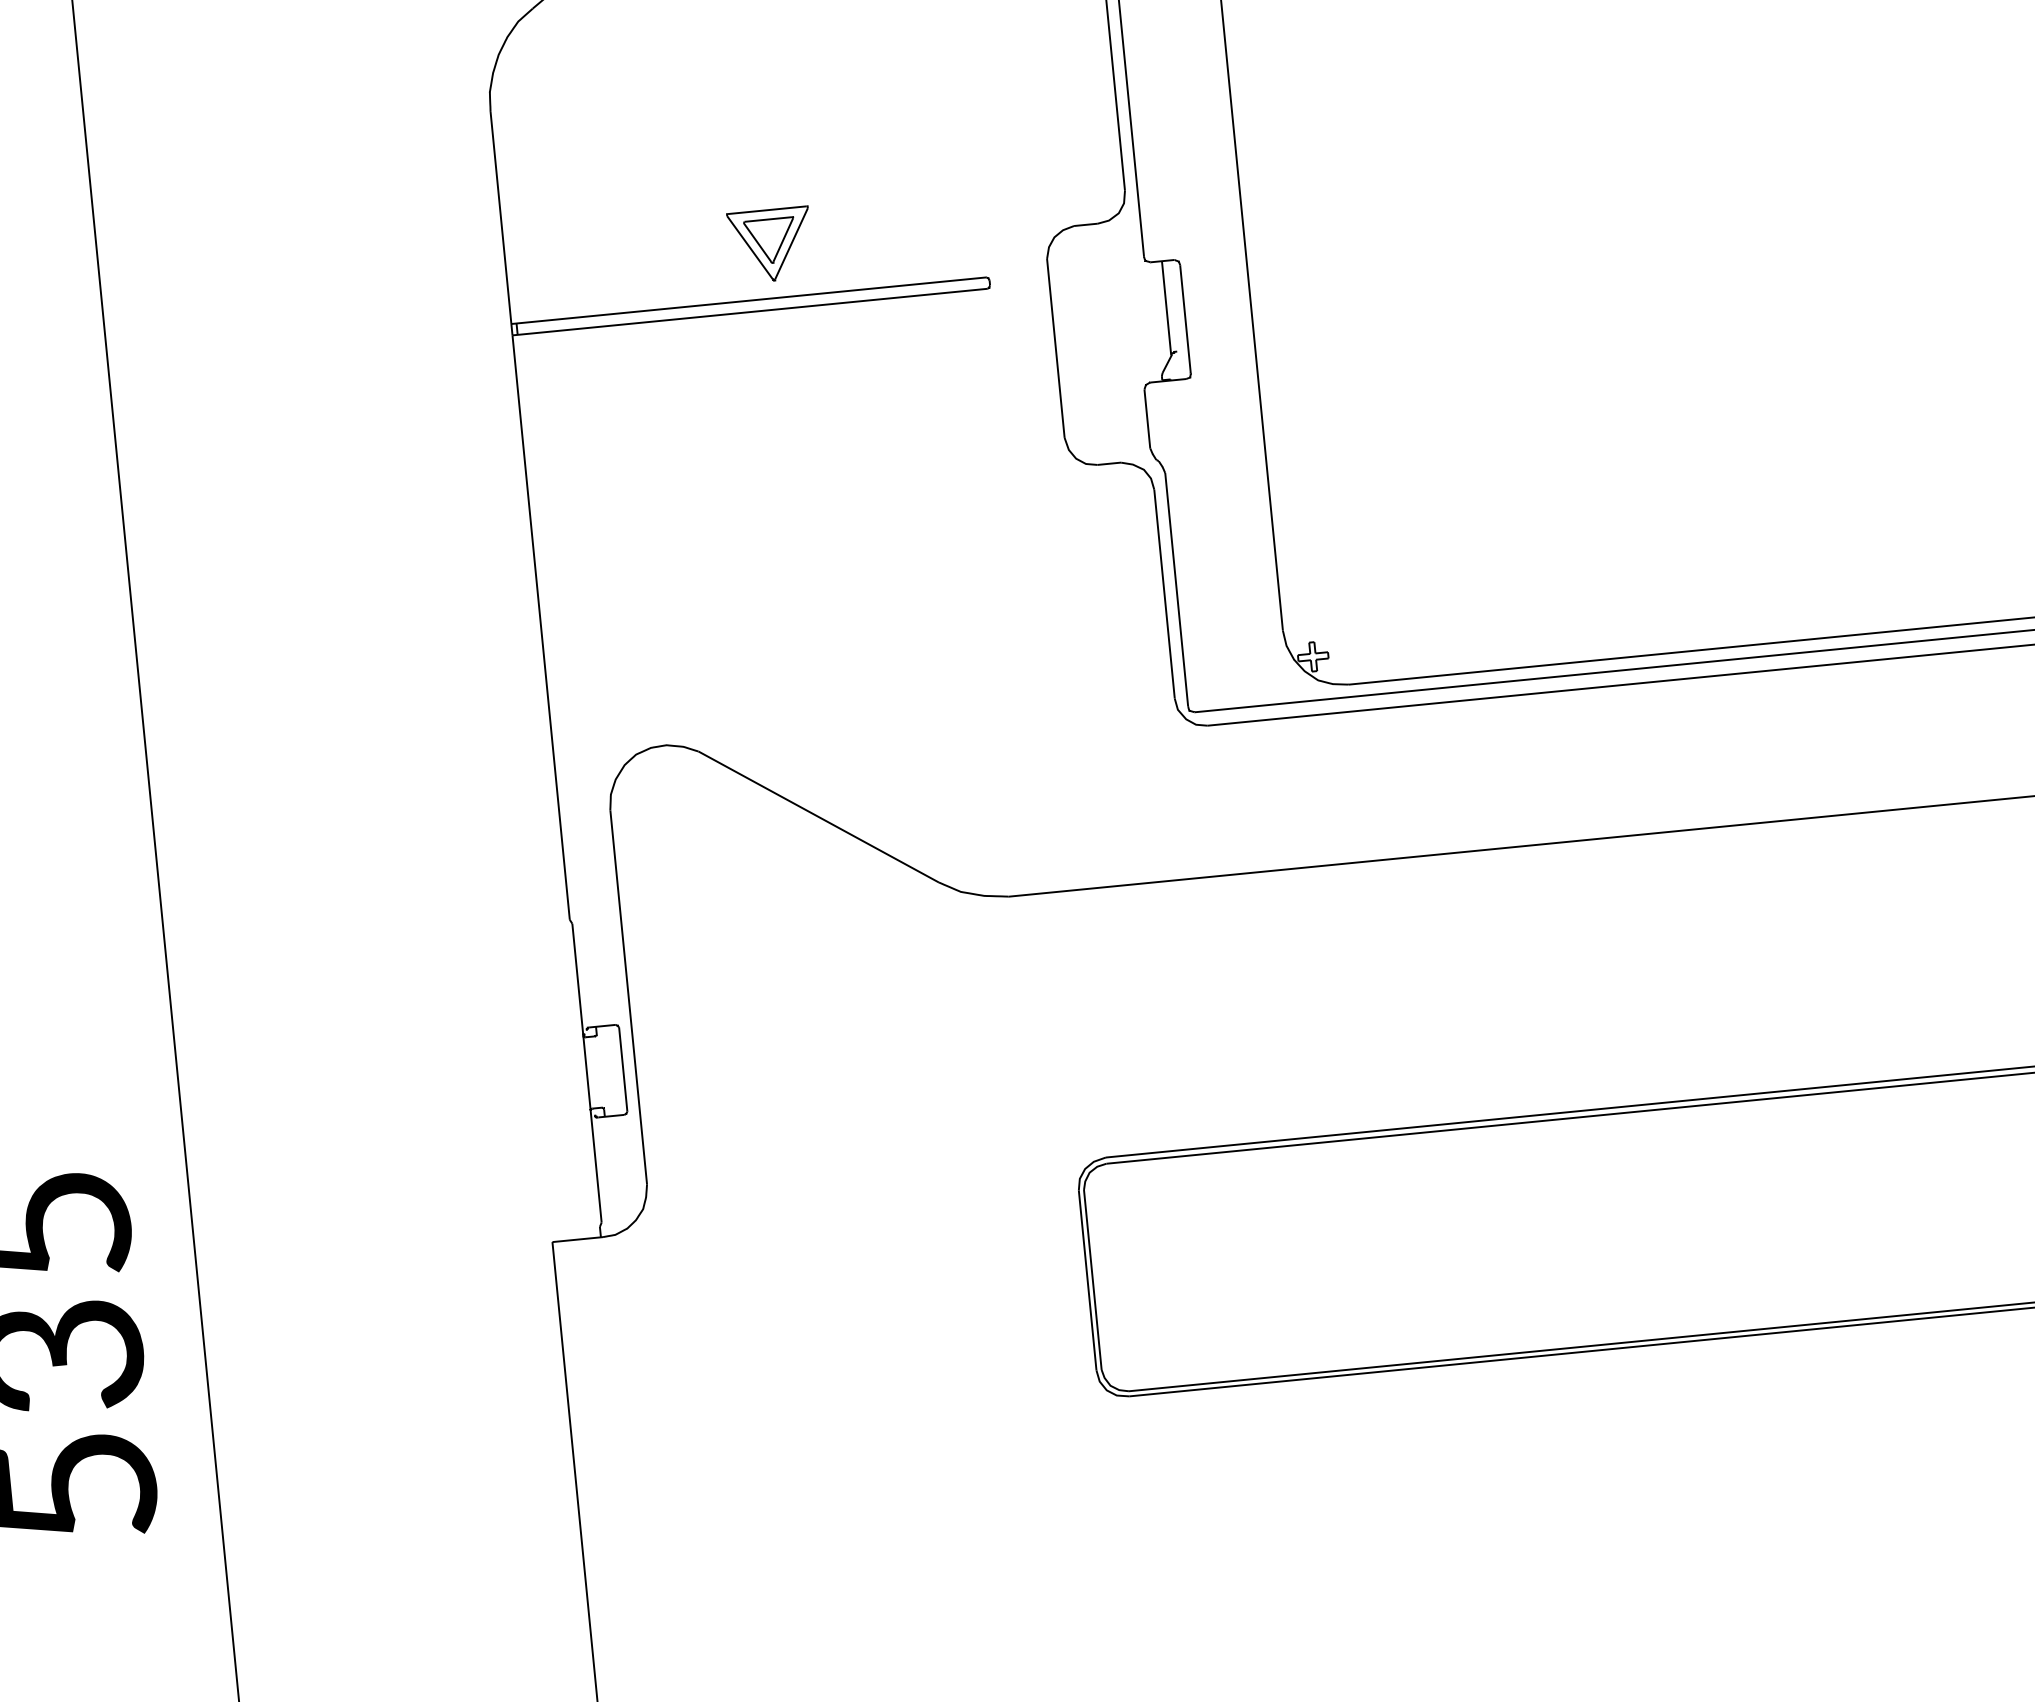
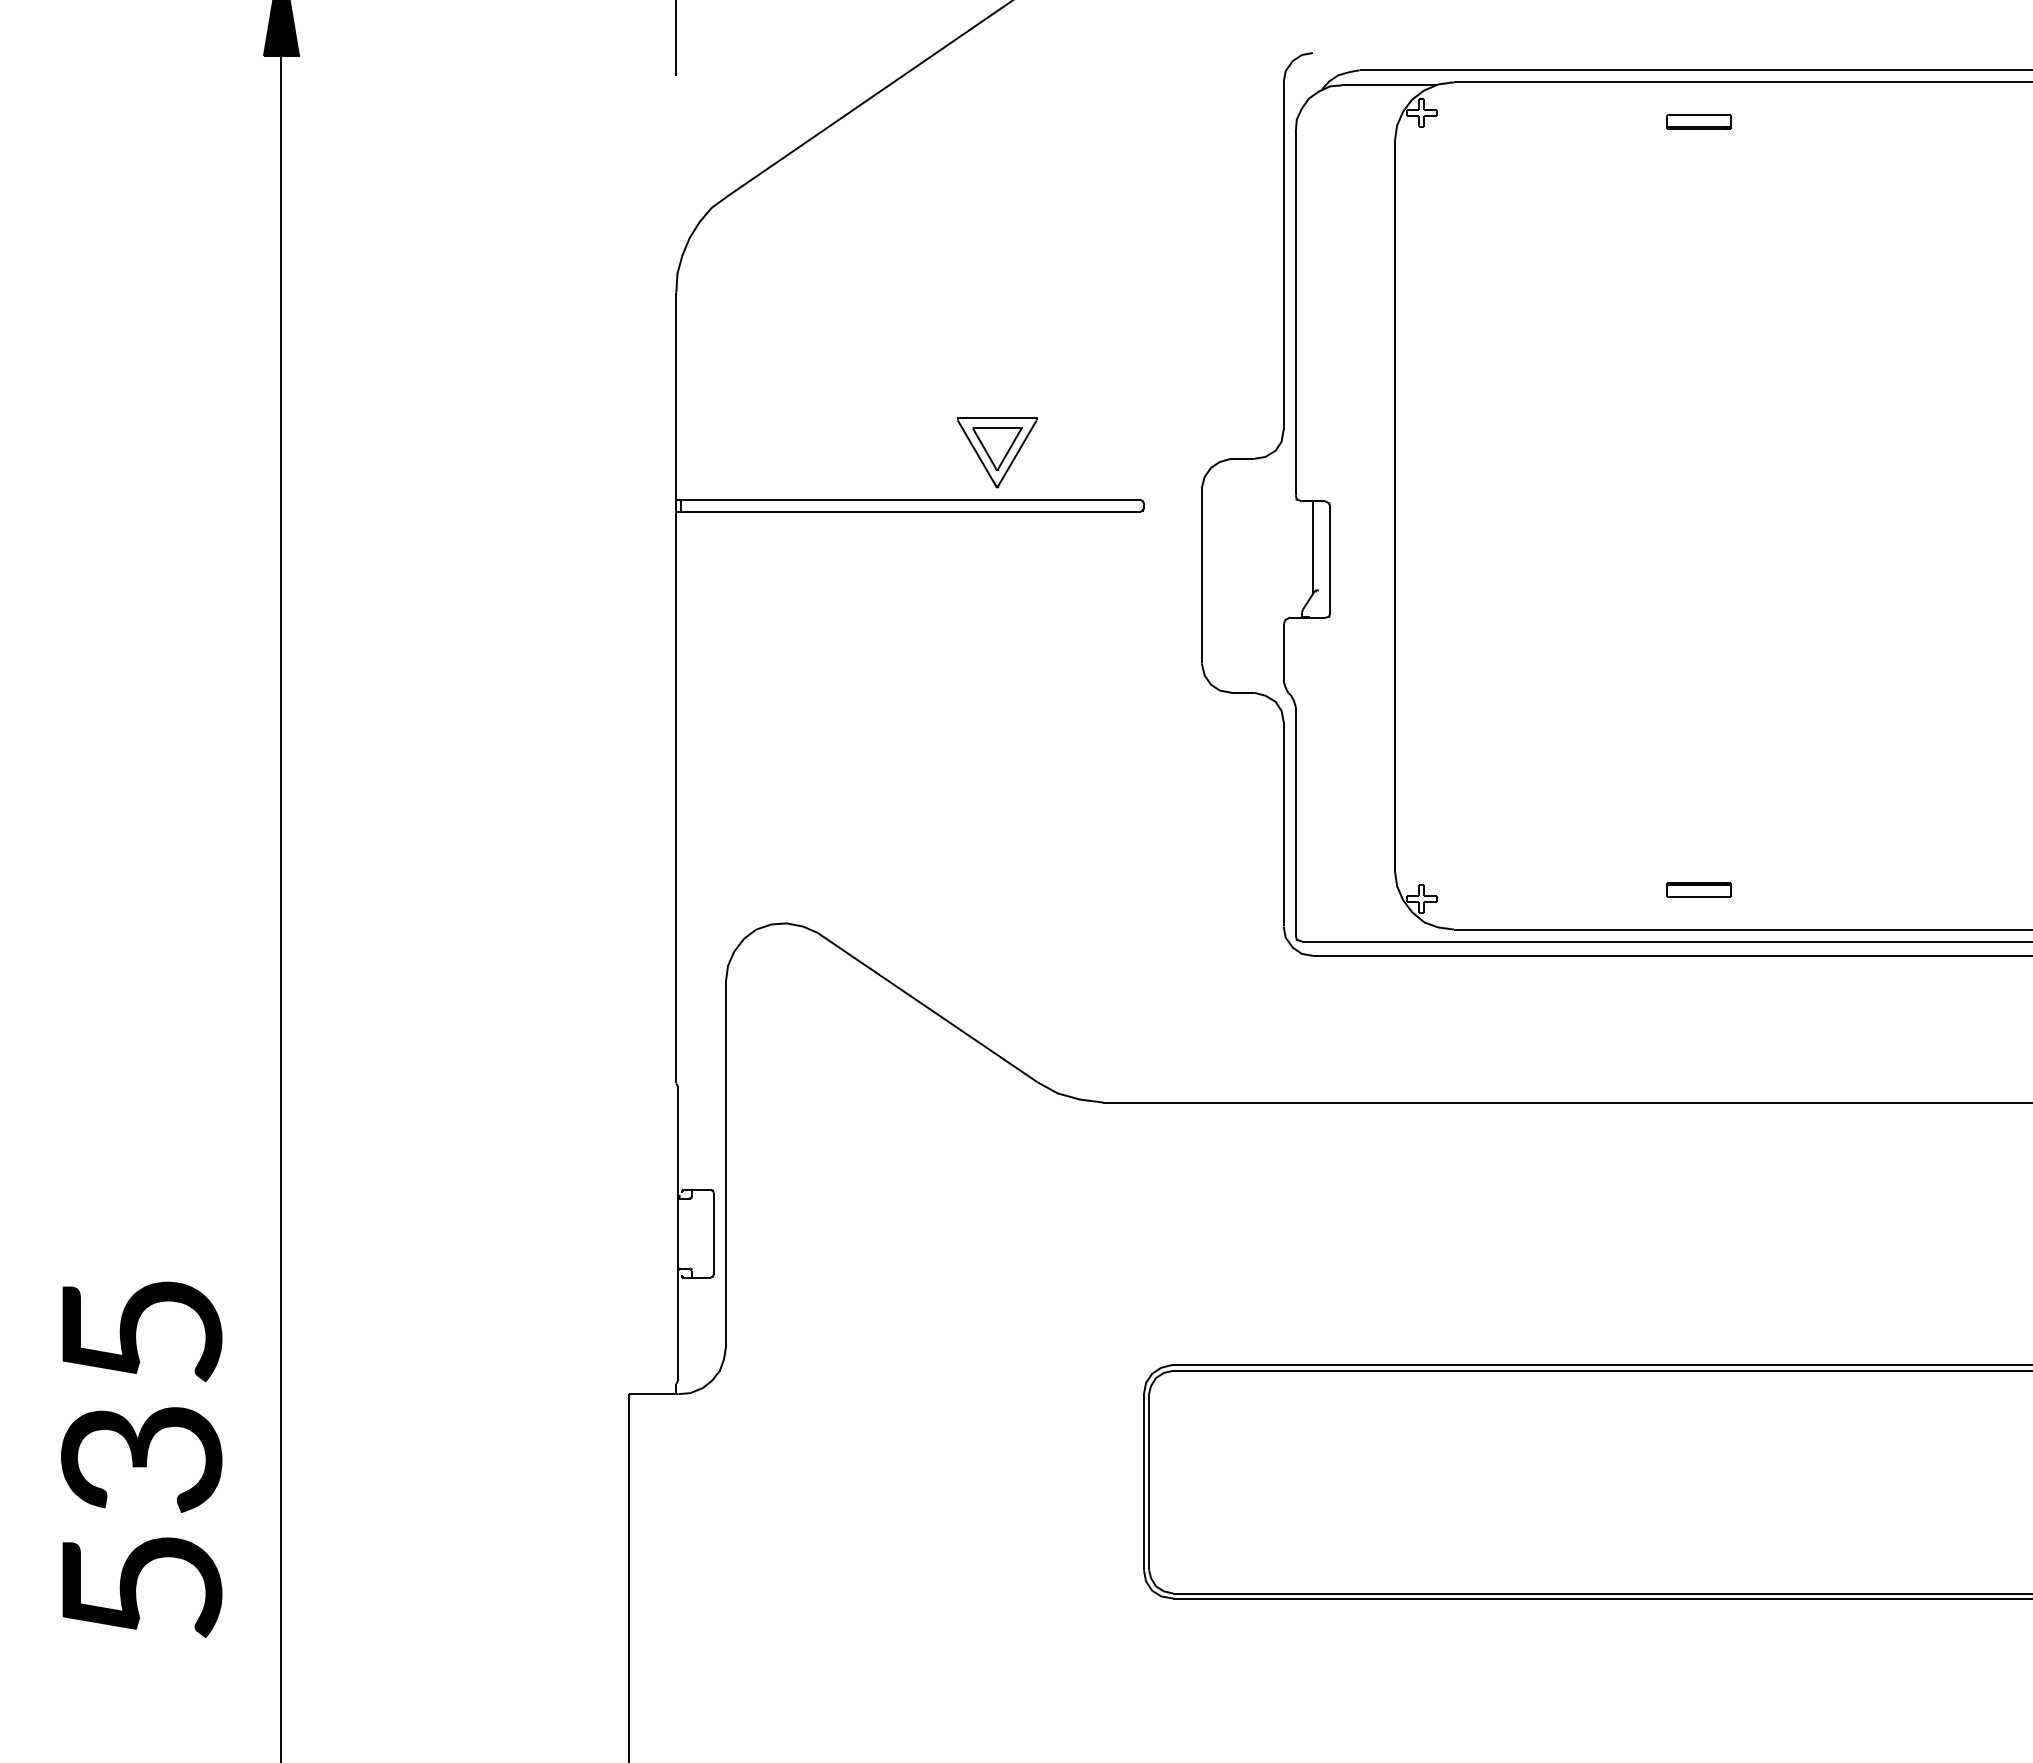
part: (771, 245) -> (997, 452), moved
part: (1594, 619) -> (1698, 889), added

